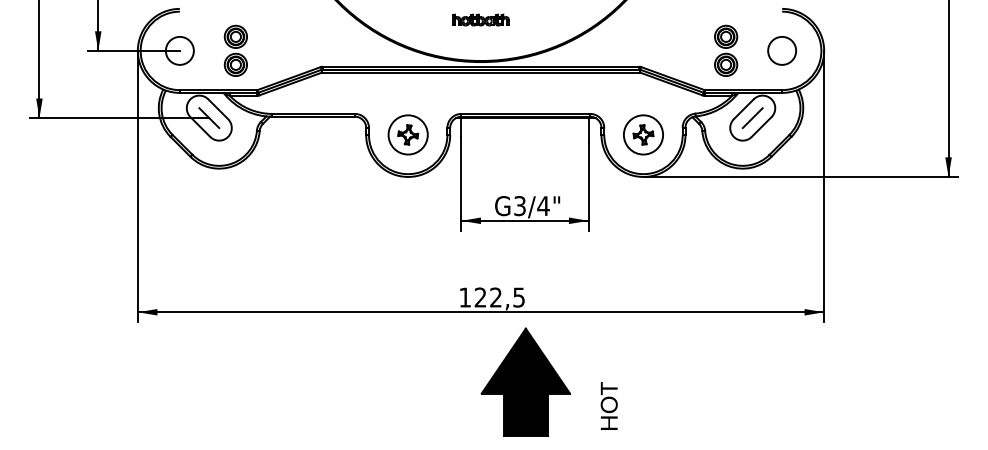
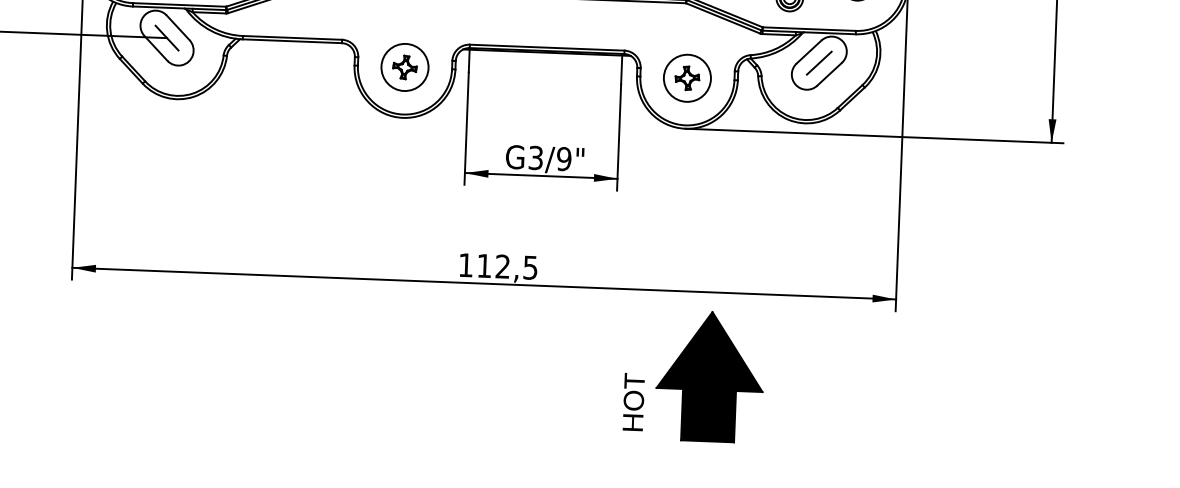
text: (543, 206) -> (564, 159), G3/4" -> G3/9"
text: (480, 297) -> (484, 265), 122,5 -> 112,5
part: (525, 381) -> (709, 375), moved

